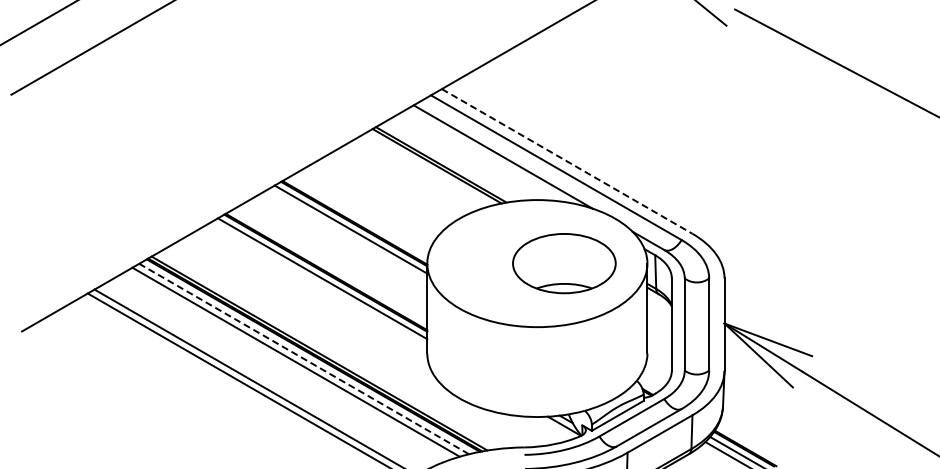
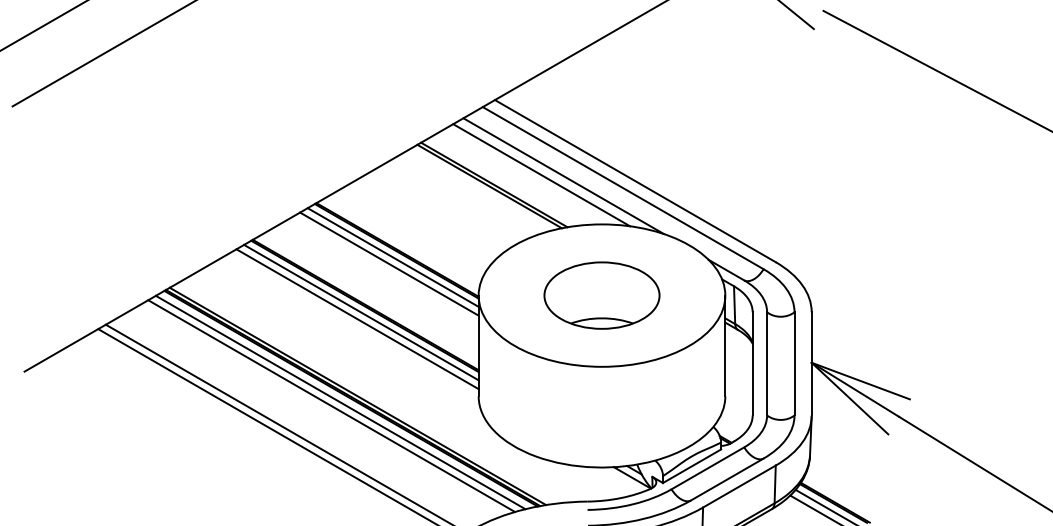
line: (483, 155) -> (541, 174), added
line: (567, 161) -> (635, 181), dashed -> solid
line: (347, 235) -> (389, 264), added
part: (564, 263) -> (602, 295), moved
line: (319, 284) -> (357, 319), added
line: (303, 358) -> (339, 401), dashed -> solid

